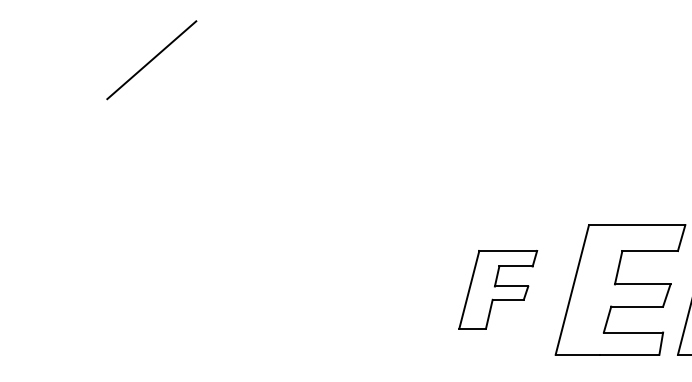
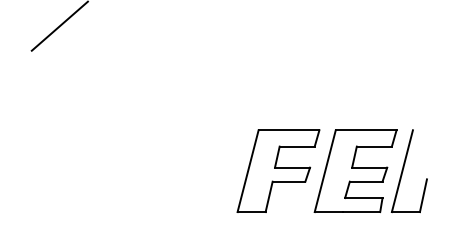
part: (498, 288) -> (278, 170), size x1.67

